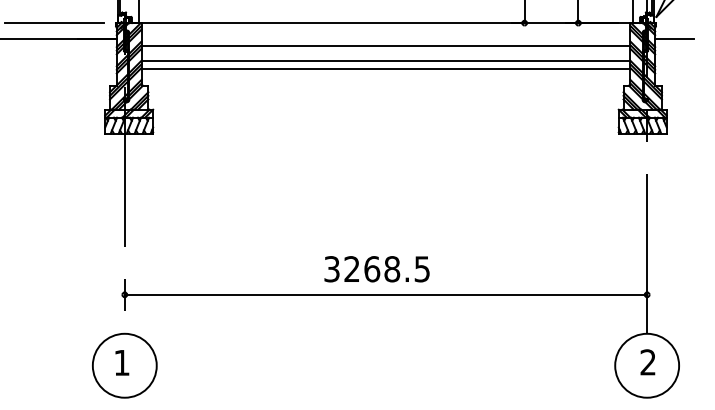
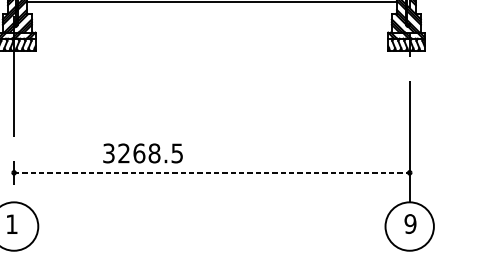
text: (376, 269) -> (142, 153), moved
line: (386, 294) -> (212, 172), solid -> dashed
text: (648, 362) -> (410, 224), 2 -> 9

